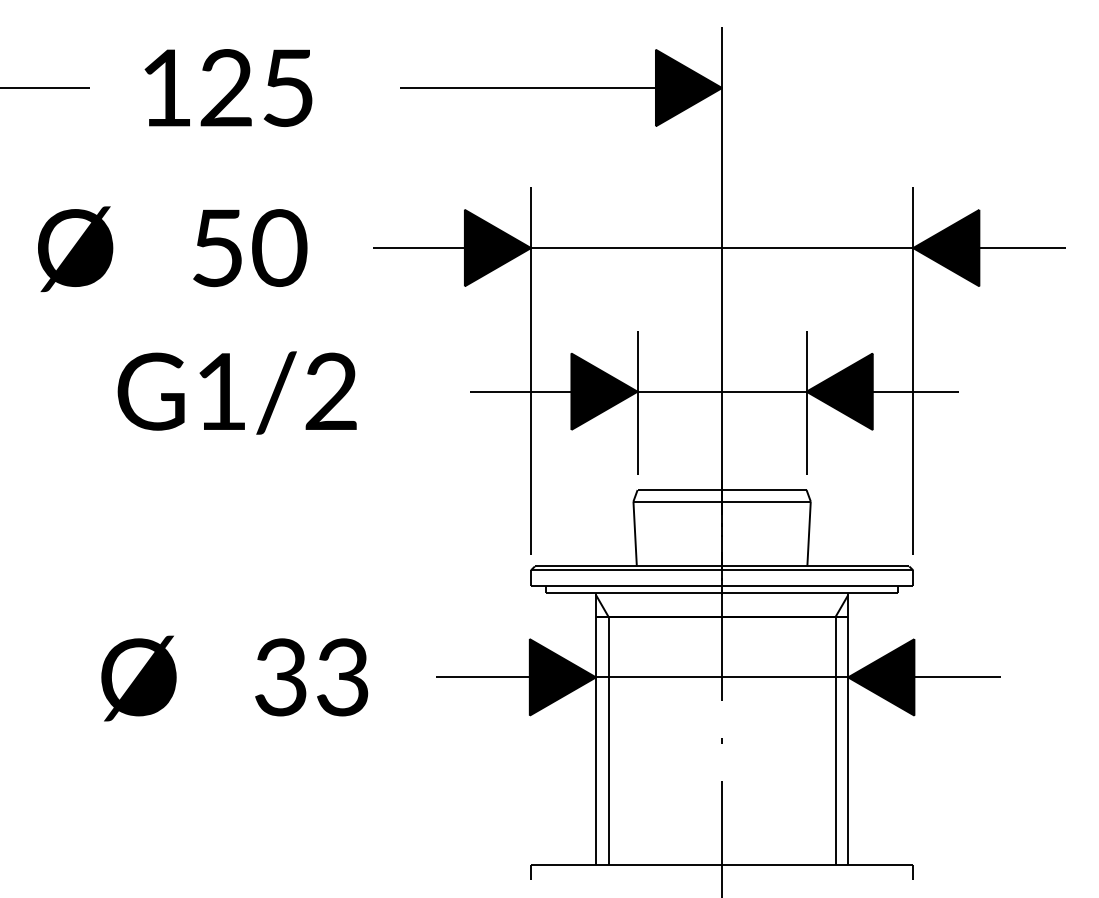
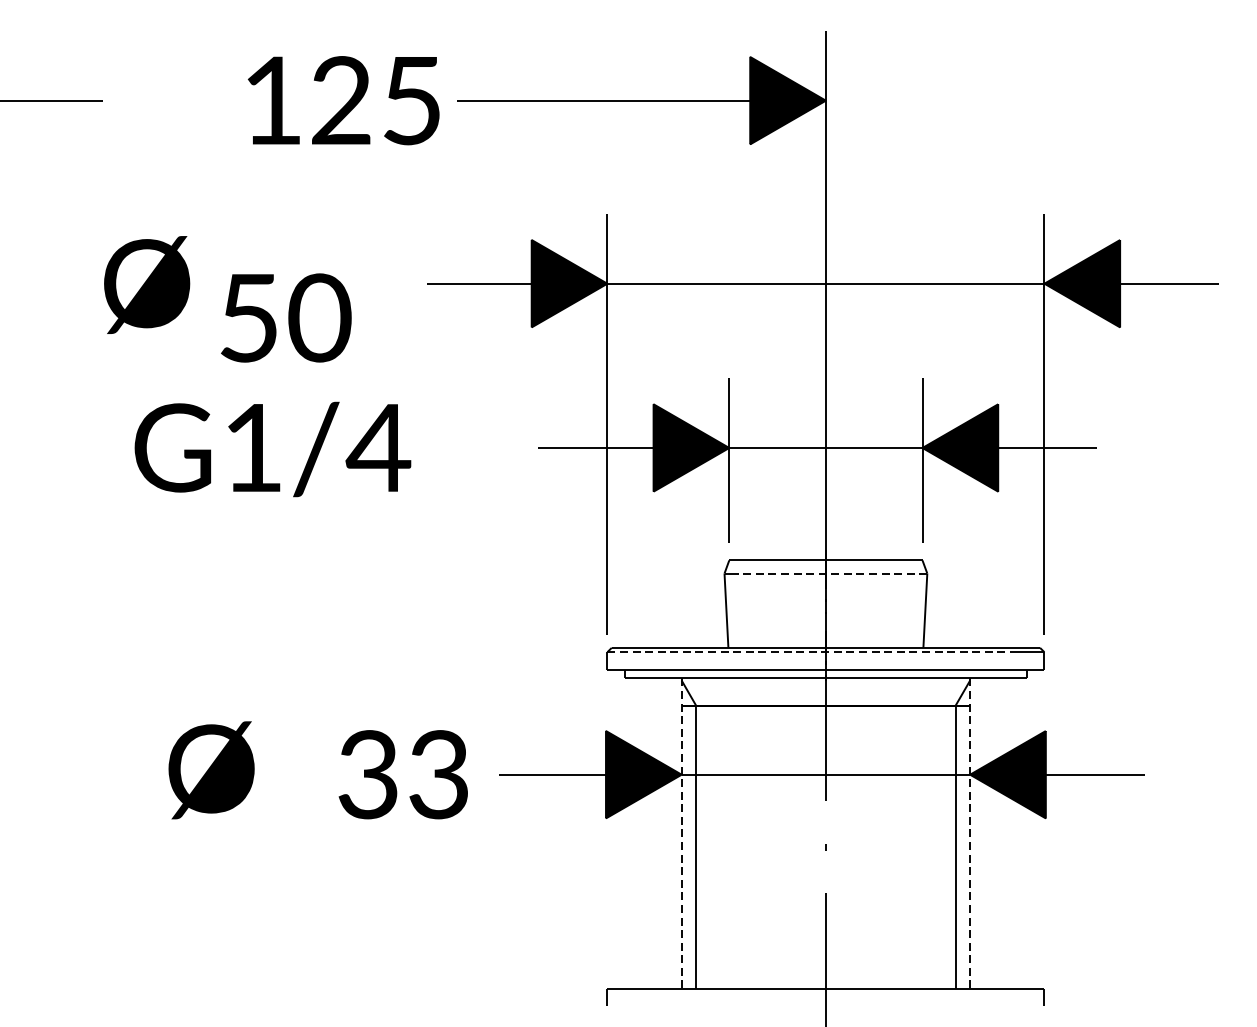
text: (228, 87) -> (343, 100), moved
text: (75, 248) -> (147, 284), moved
text: (250, 248) -> (286, 318), moved
text: (330, 390) -> (378, 446), G1/2 -> G1/4
line: (726, 501) -> (830, 573), solid -> dashed
line: (710, 570) -> (812, 652), solid -> dashed
text: (311, 677) -> (403, 774), moved
text: (138, 678) -> (211, 770), moved
line: (596, 728) -> (682, 833), solid -> dashed
line: (848, 728) -> (970, 833), solid -> dashed

